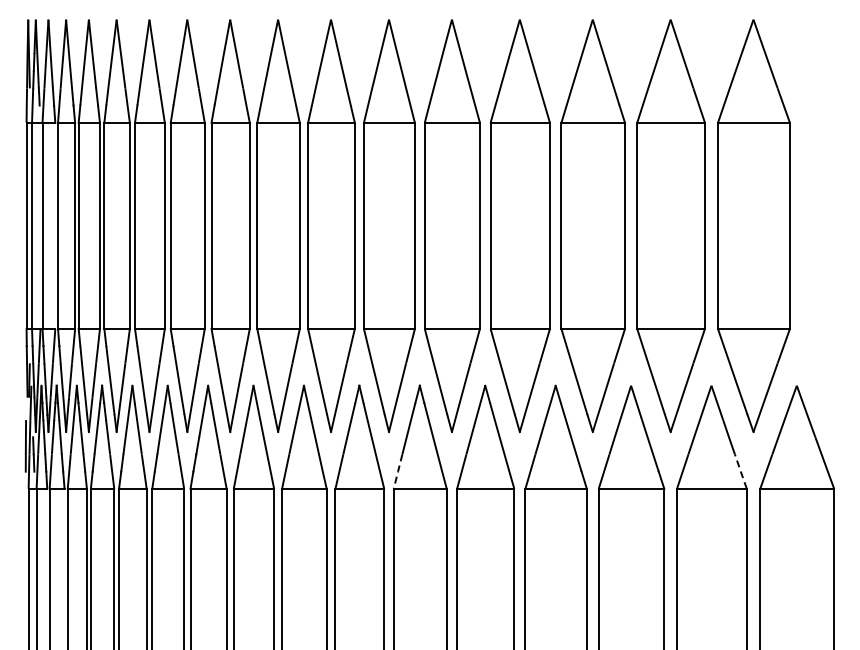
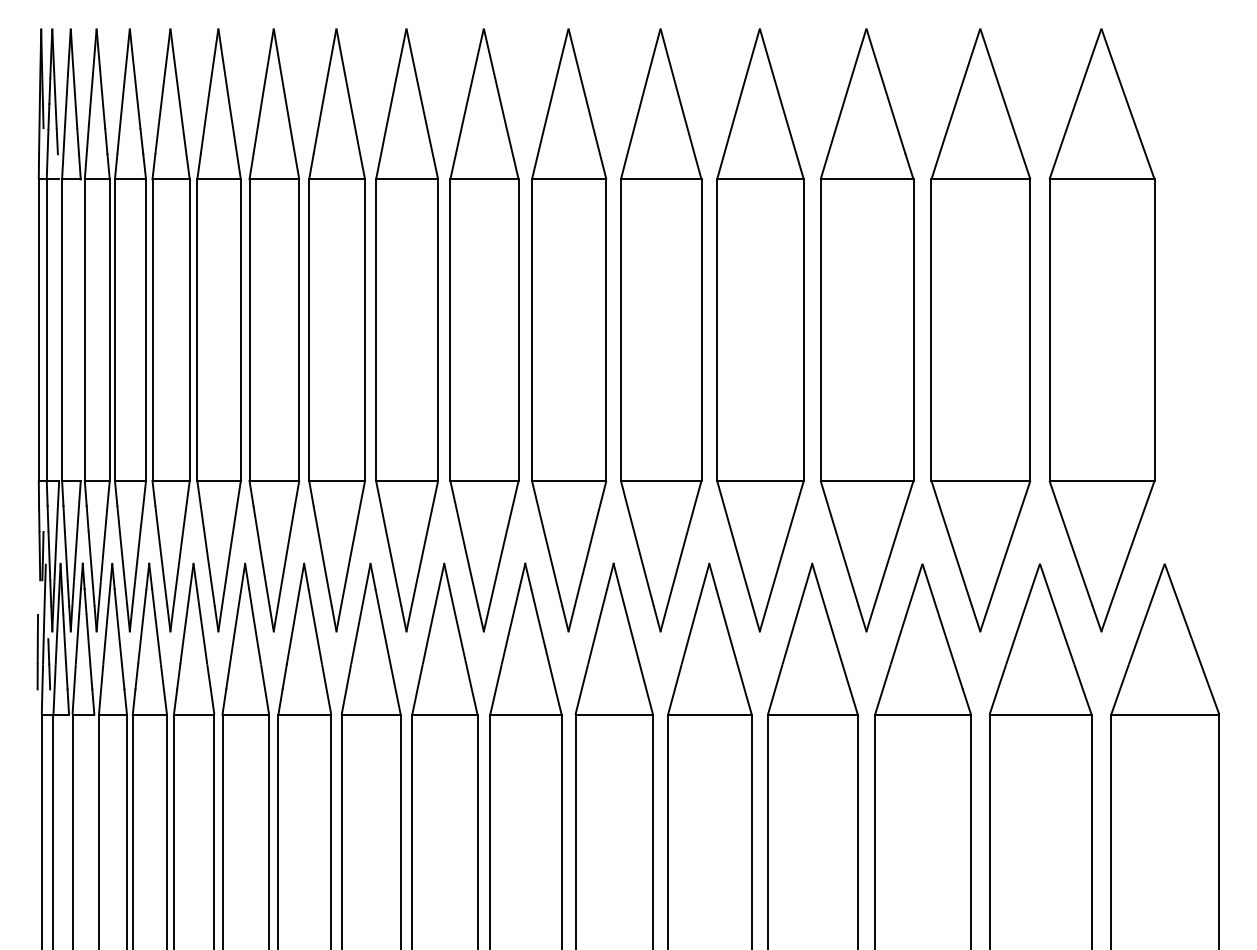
line: (398, 471) -> (582, 689), dashed -> solid
line: (740, 471) -> (1082, 689), dashed -> solid

